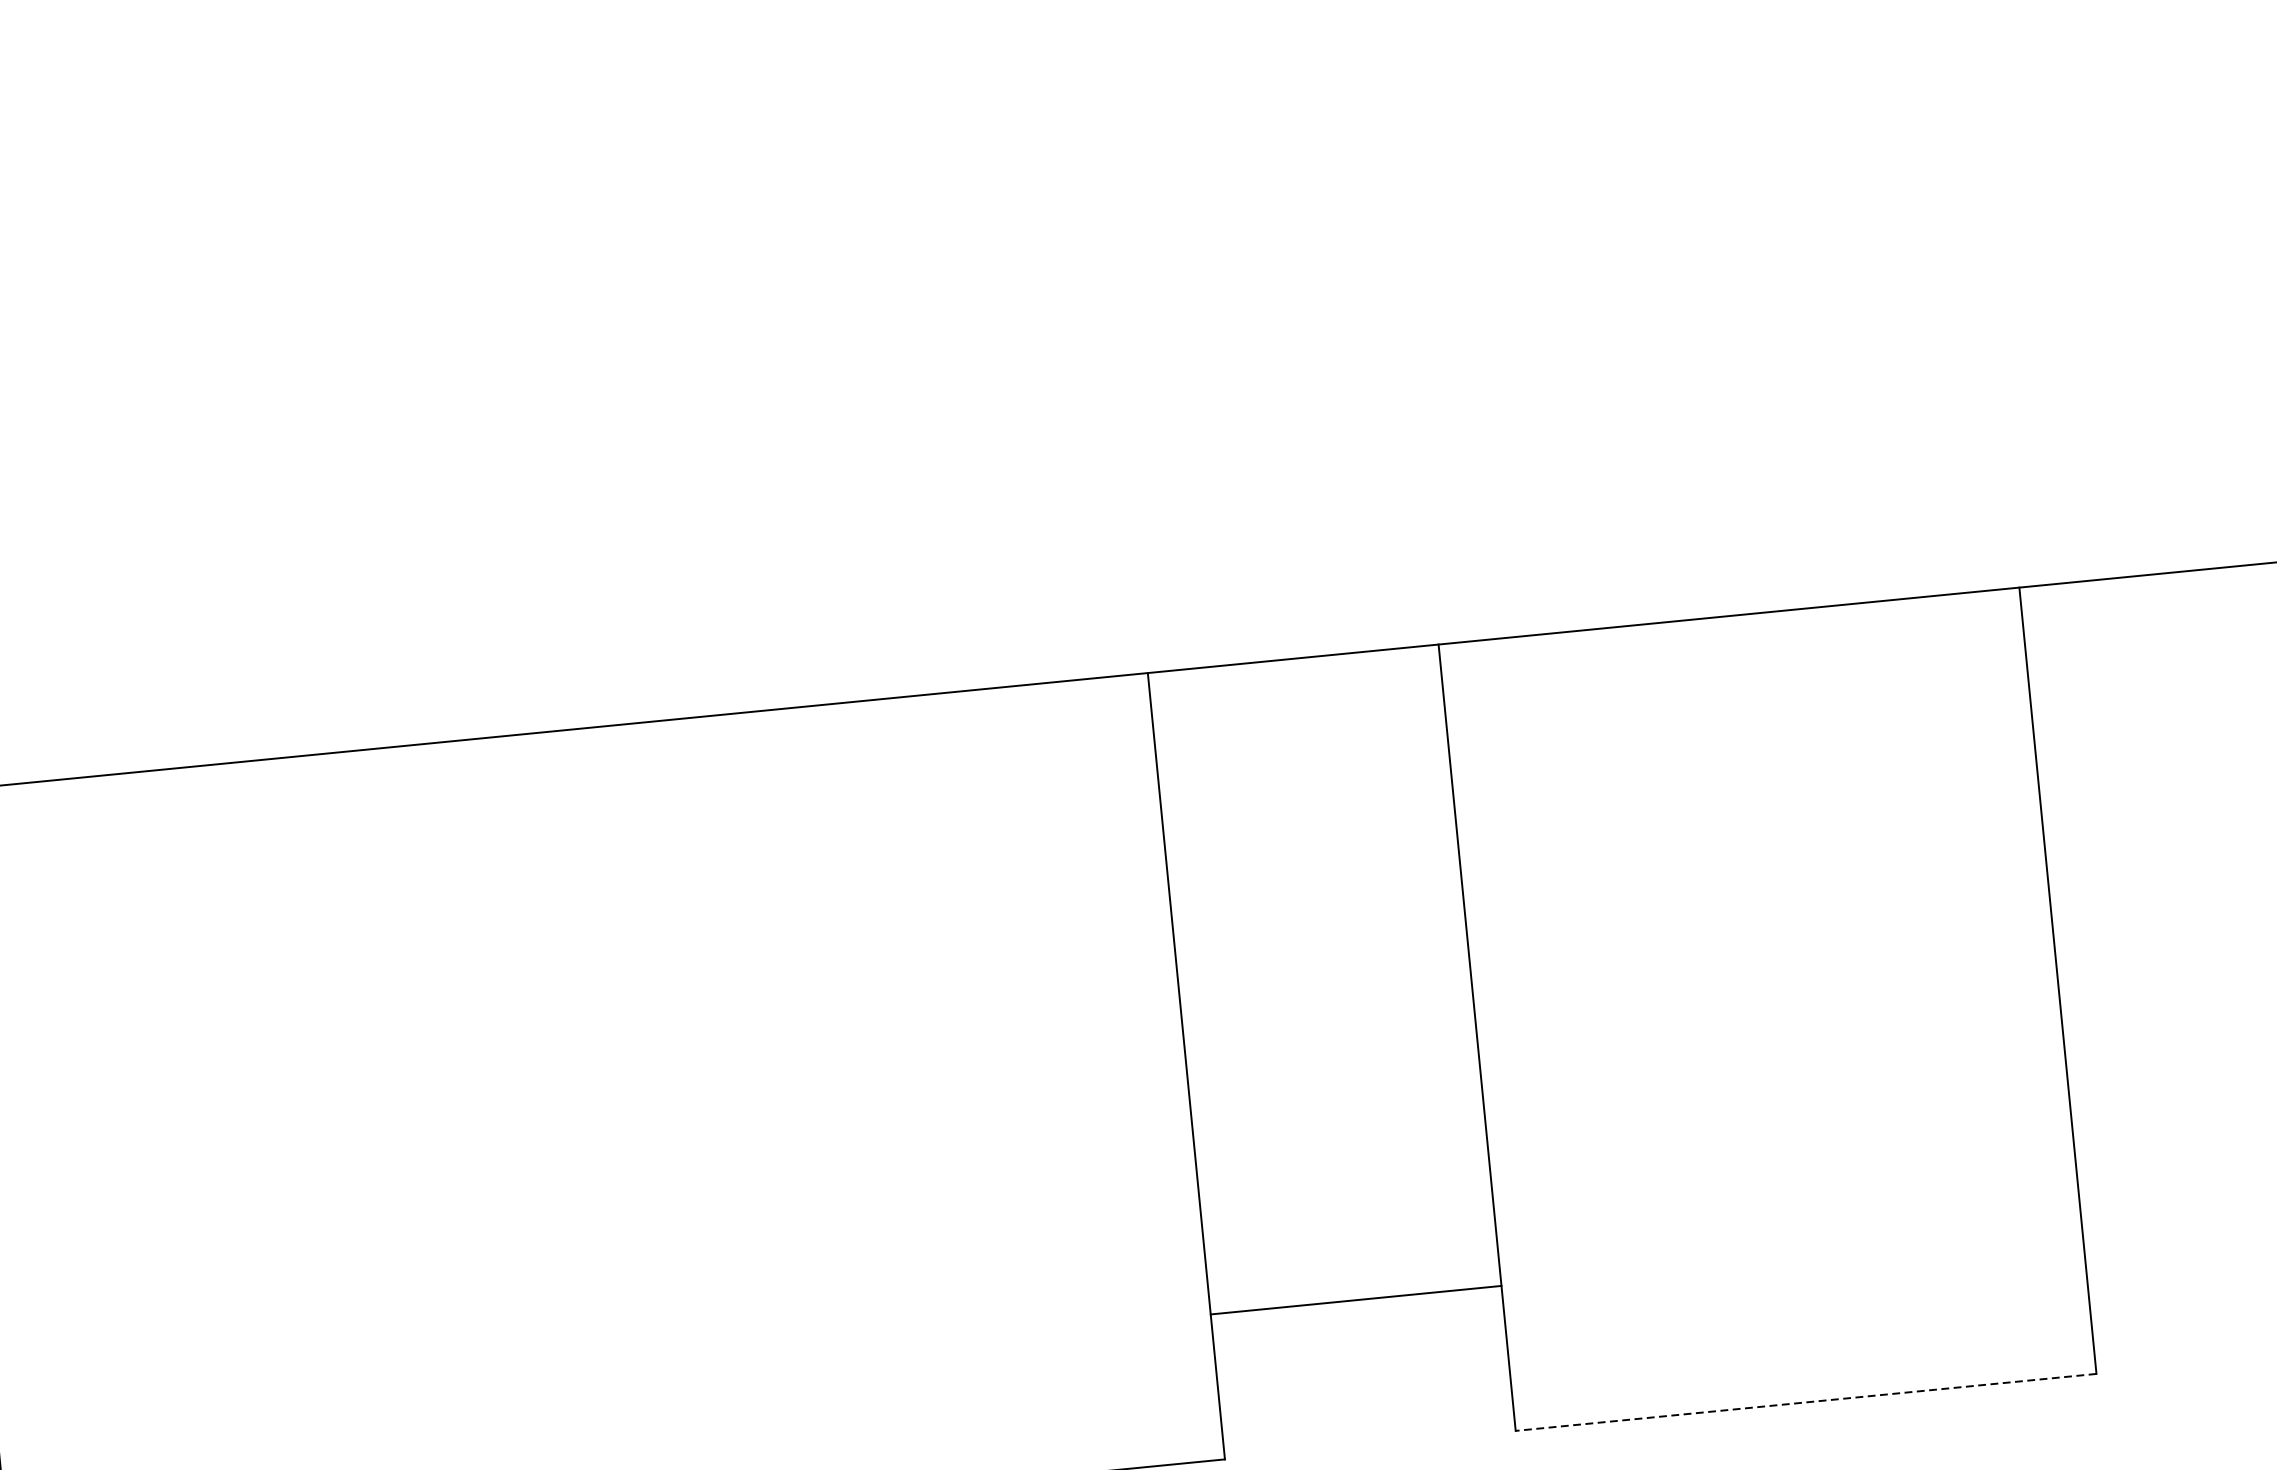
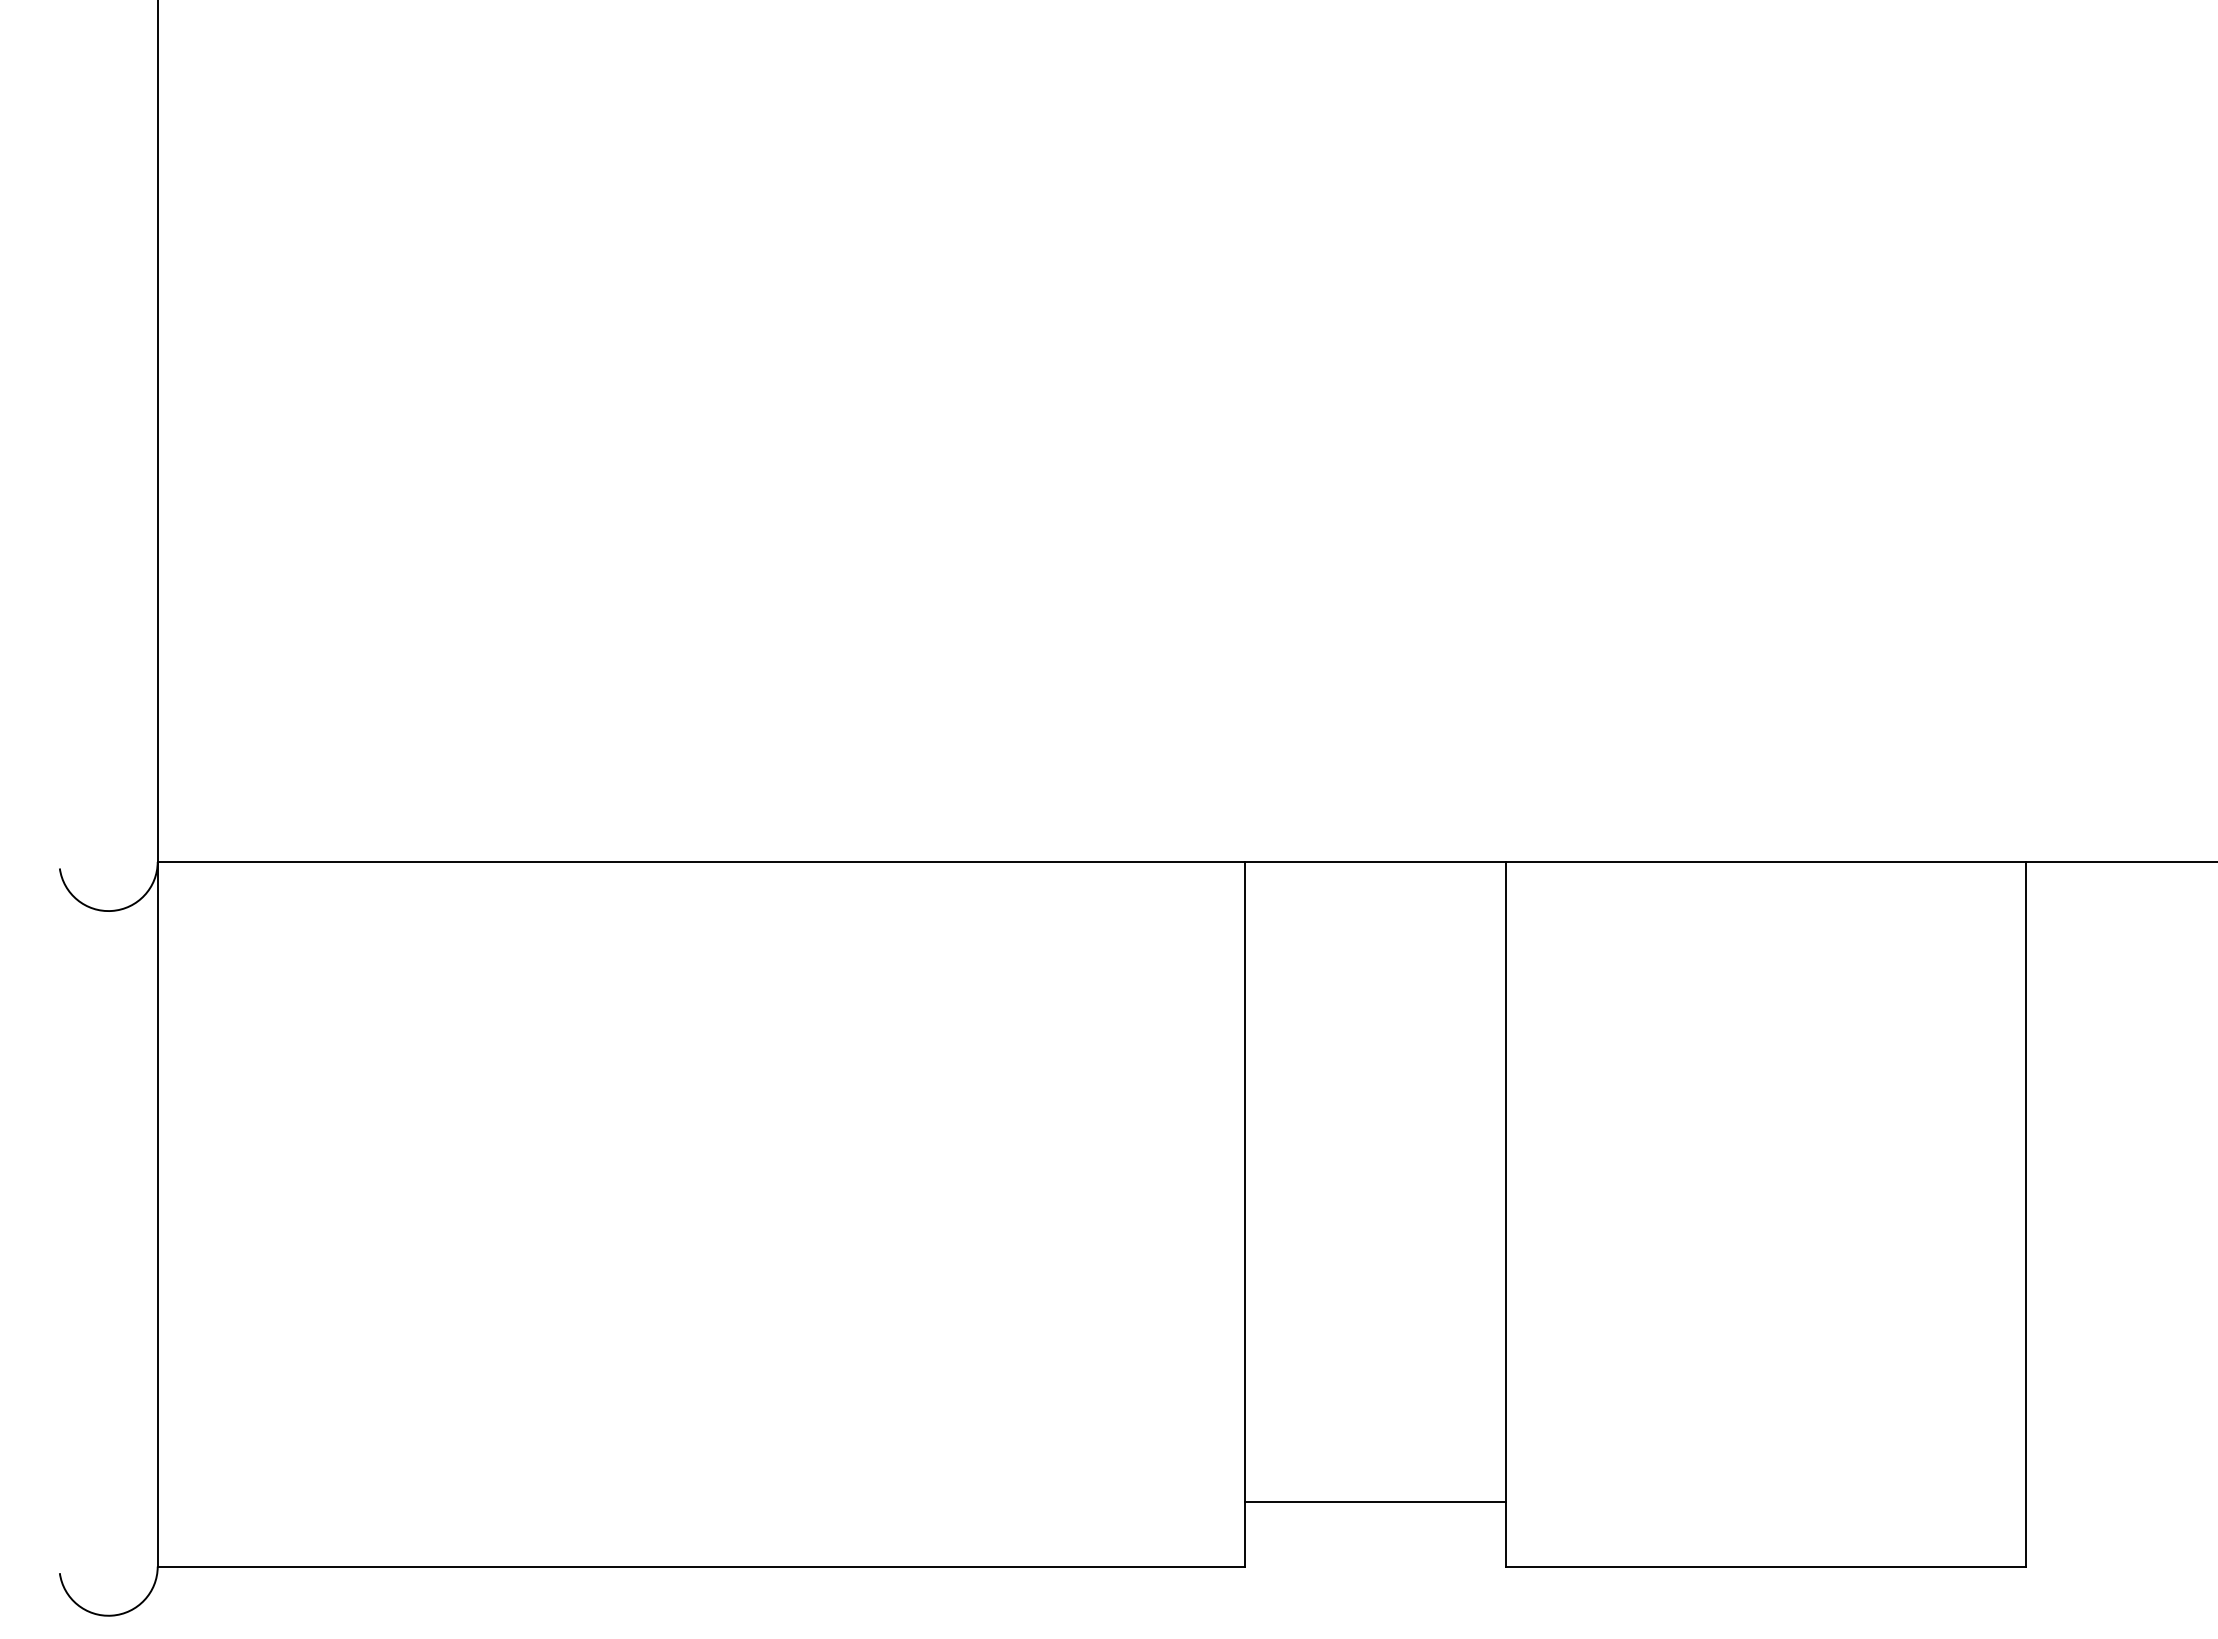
line: (1356, 1299) -> (1375, 1501), moved
line: (1805, 1402) -> (1765, 1566), dashed -> solid

